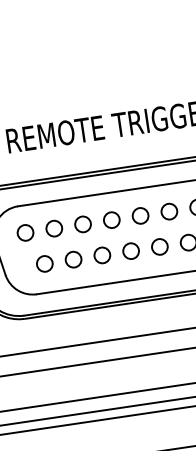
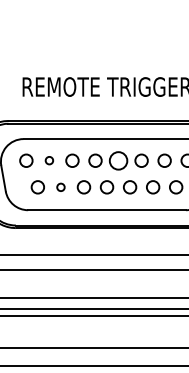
circle: (140, 215) -> (118, 160), size x1.4
circle: (54, 228) -> (49, 160), size x0.6
circle: (73, 259) -> (60, 187), size x0.6

